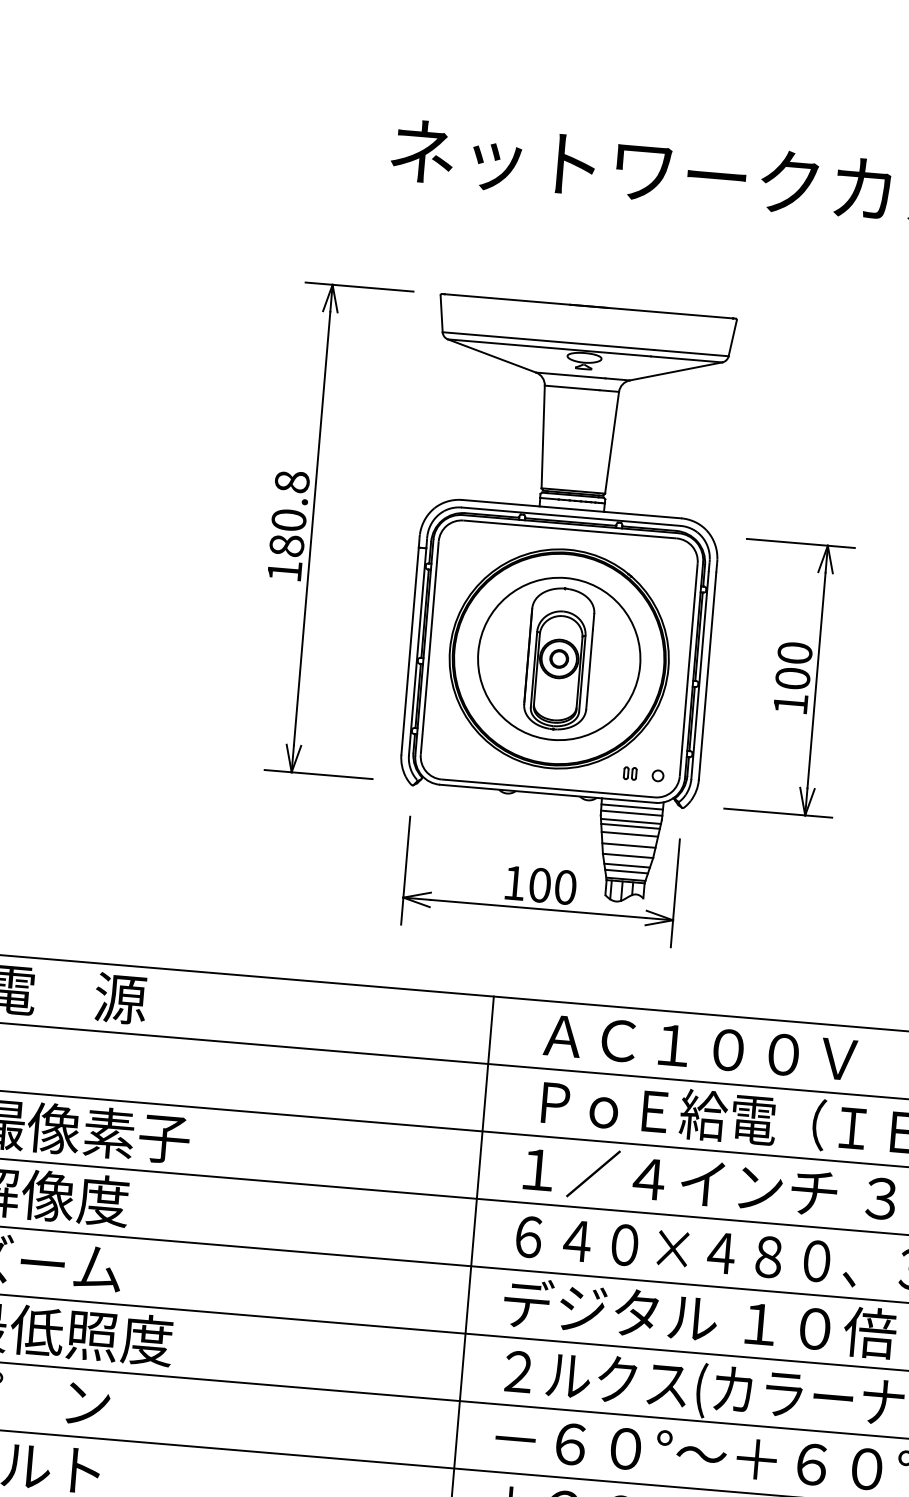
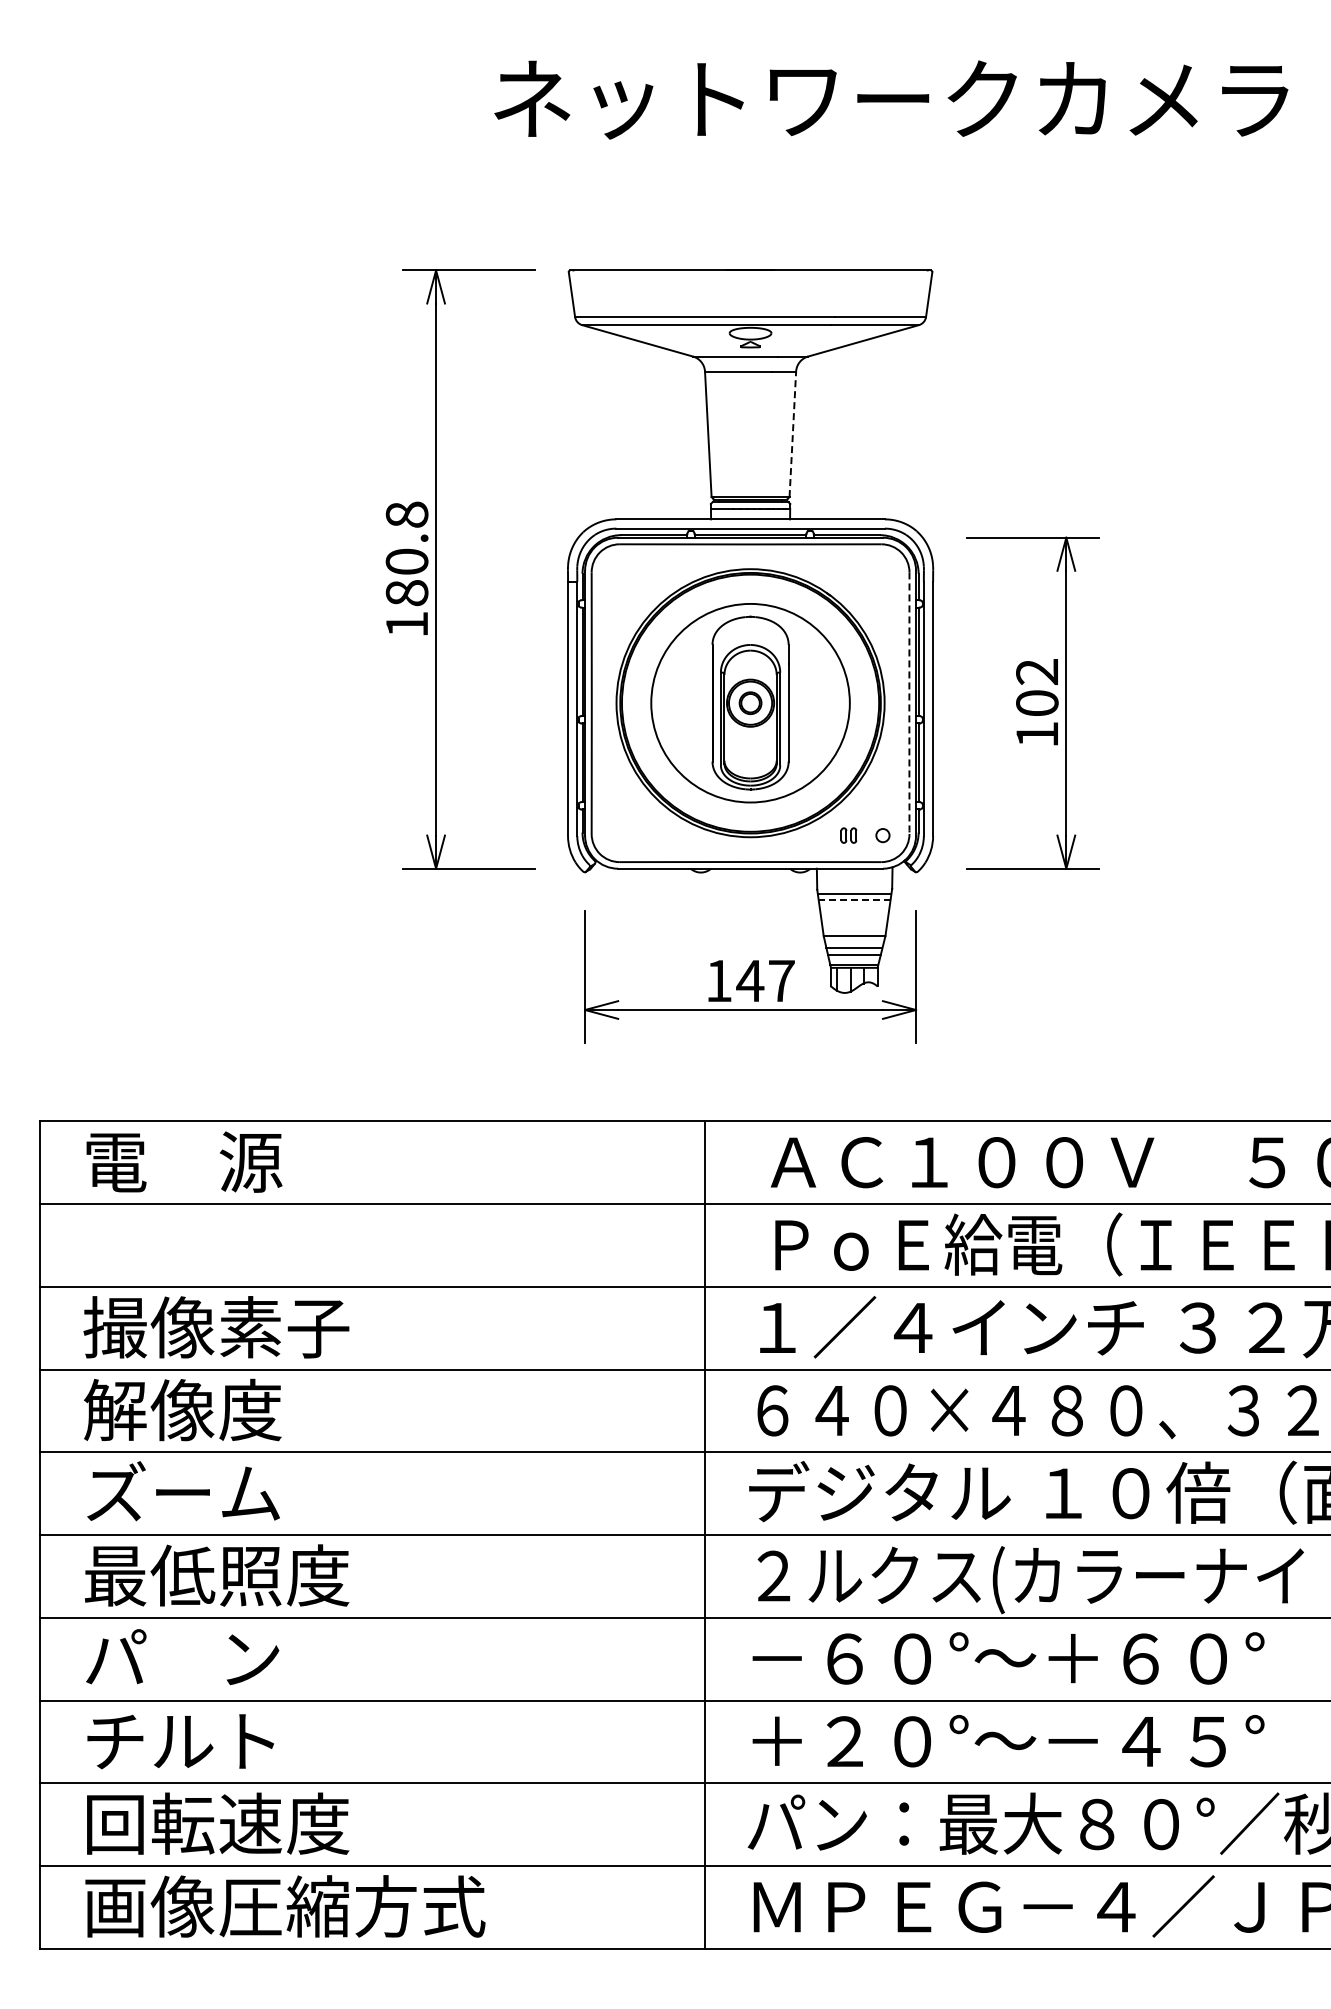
line: (611, 442) -> (792, 434), solid -> dashed
text: (795, 652) -> (1037, 671), 100 -> 102
line: (688, 670) -> (909, 703), solid -> dashed
line: (632, 807) -> (854, 876), removed
line: (631, 812) -> (854, 883), removed
line: (630, 826) -> (854, 899), solid -> dashed
line: (629, 834) -> (854, 909), removed
line: (628, 845) -> (854, 923), removed
text: (552, 885) -> (765, 980), 100 -> 147

